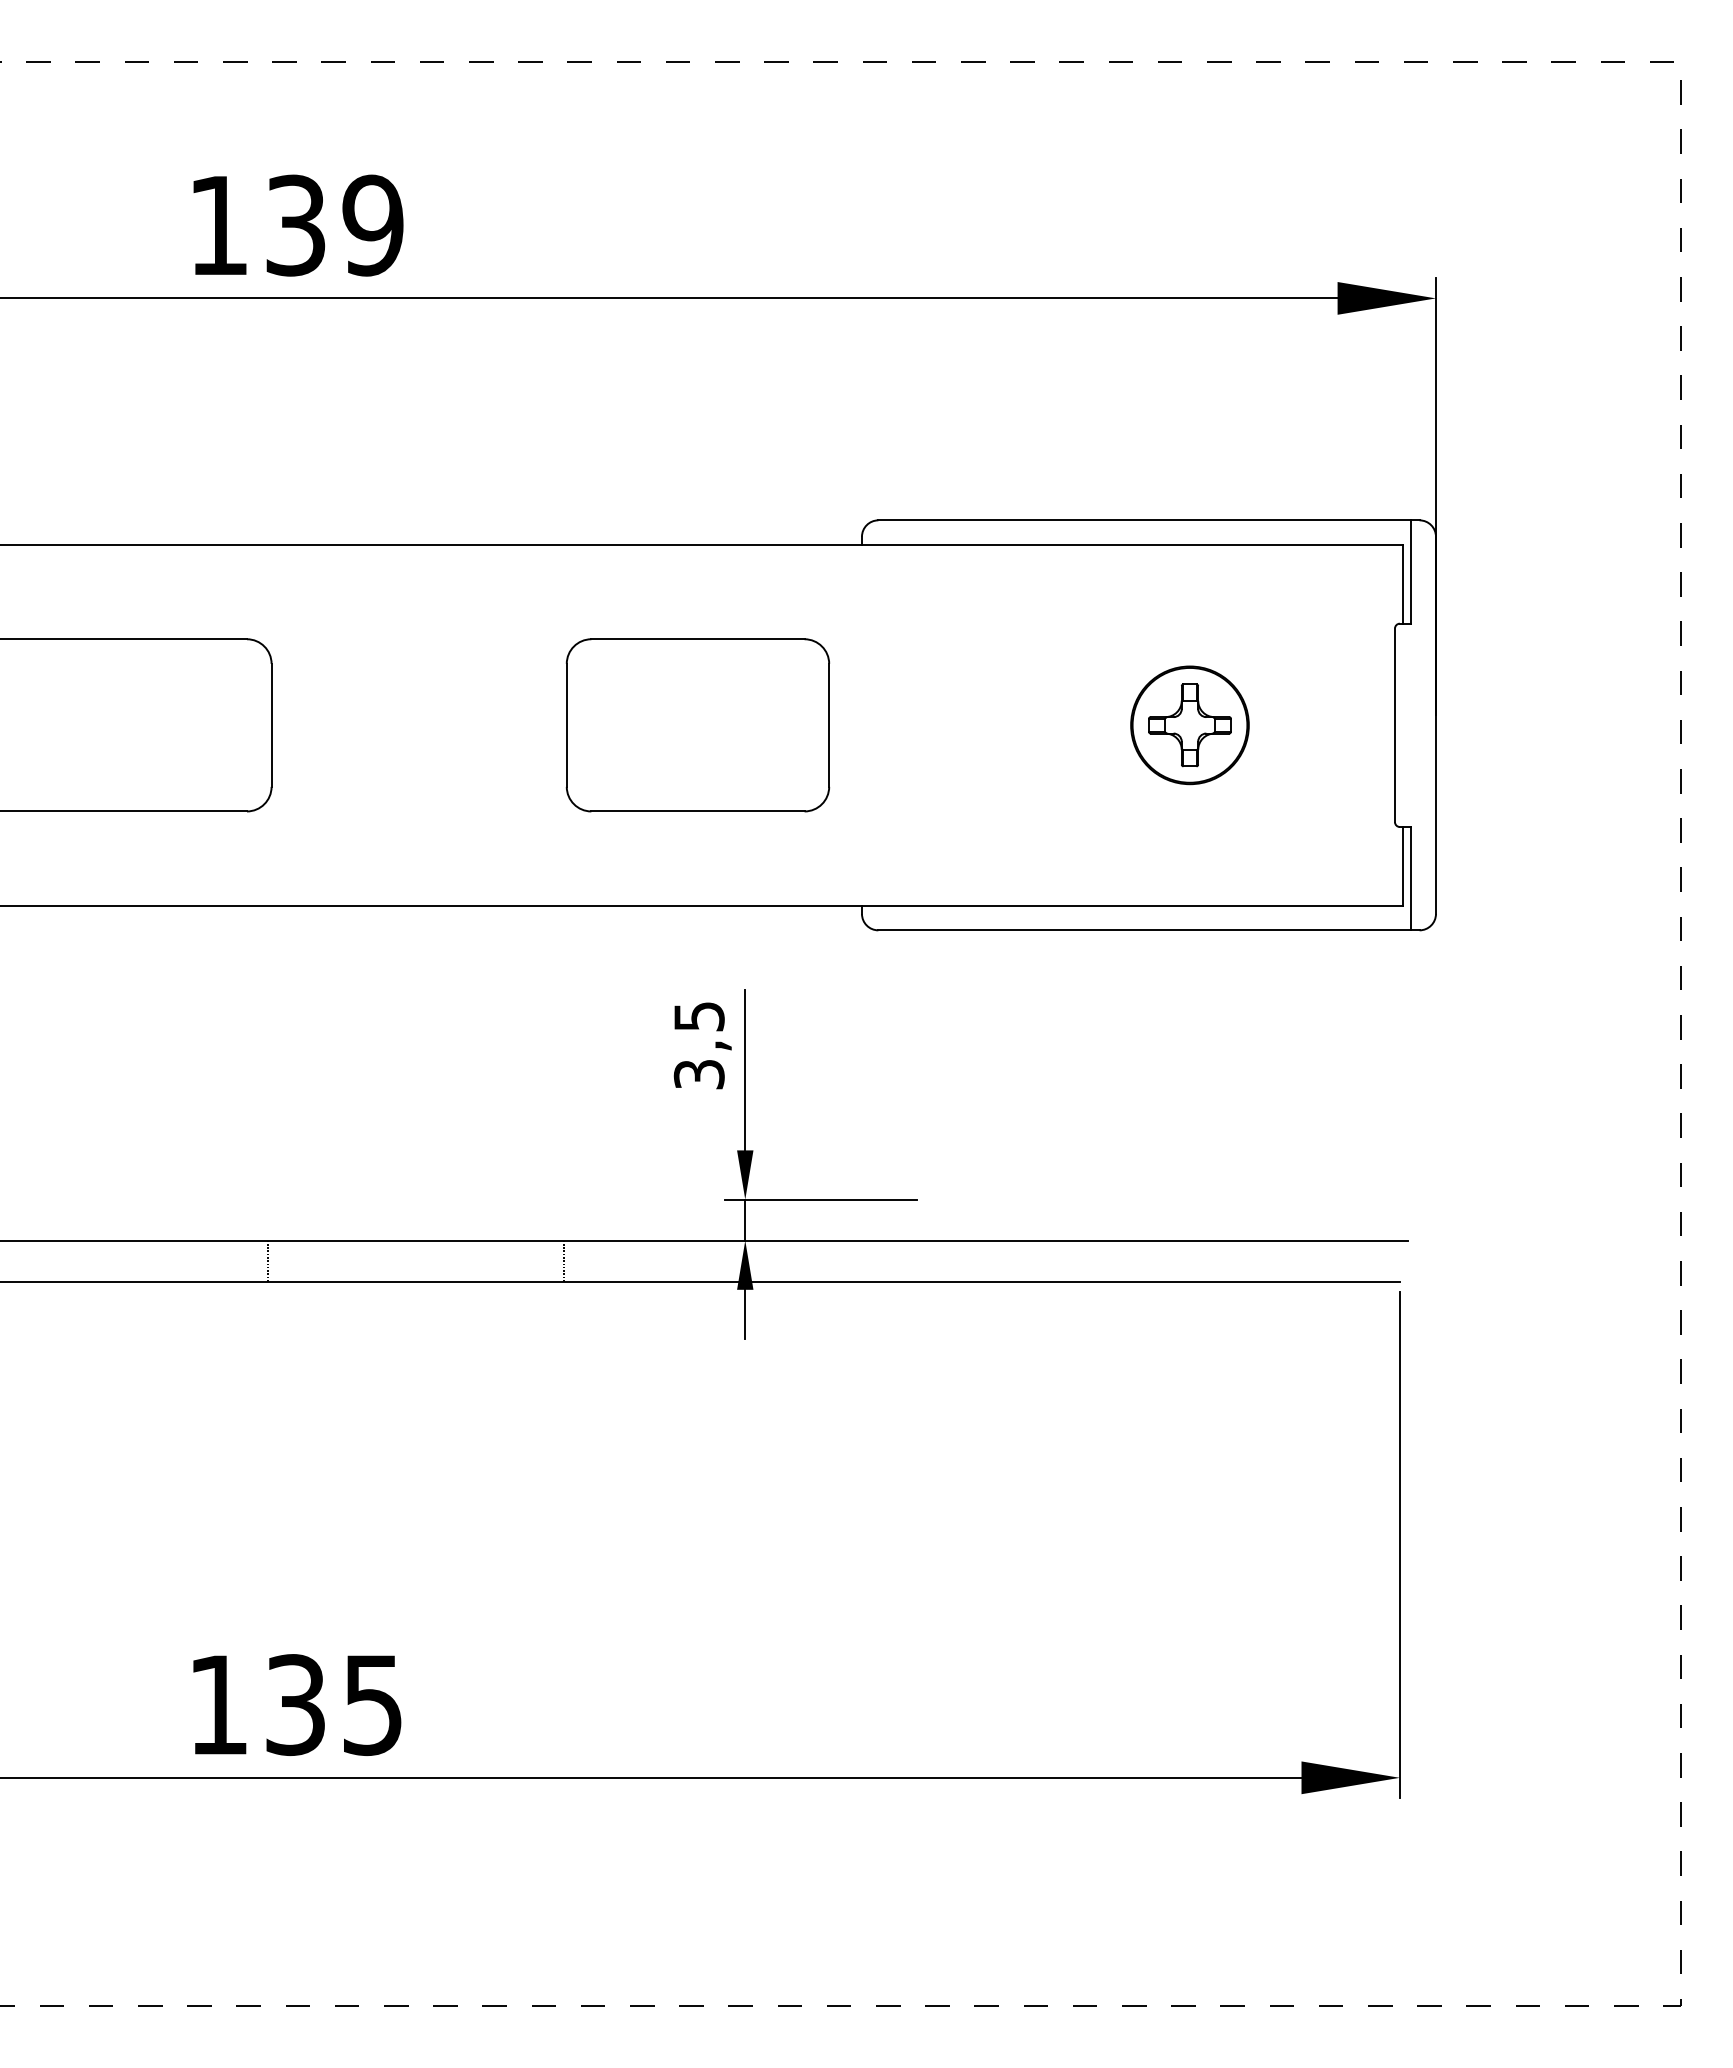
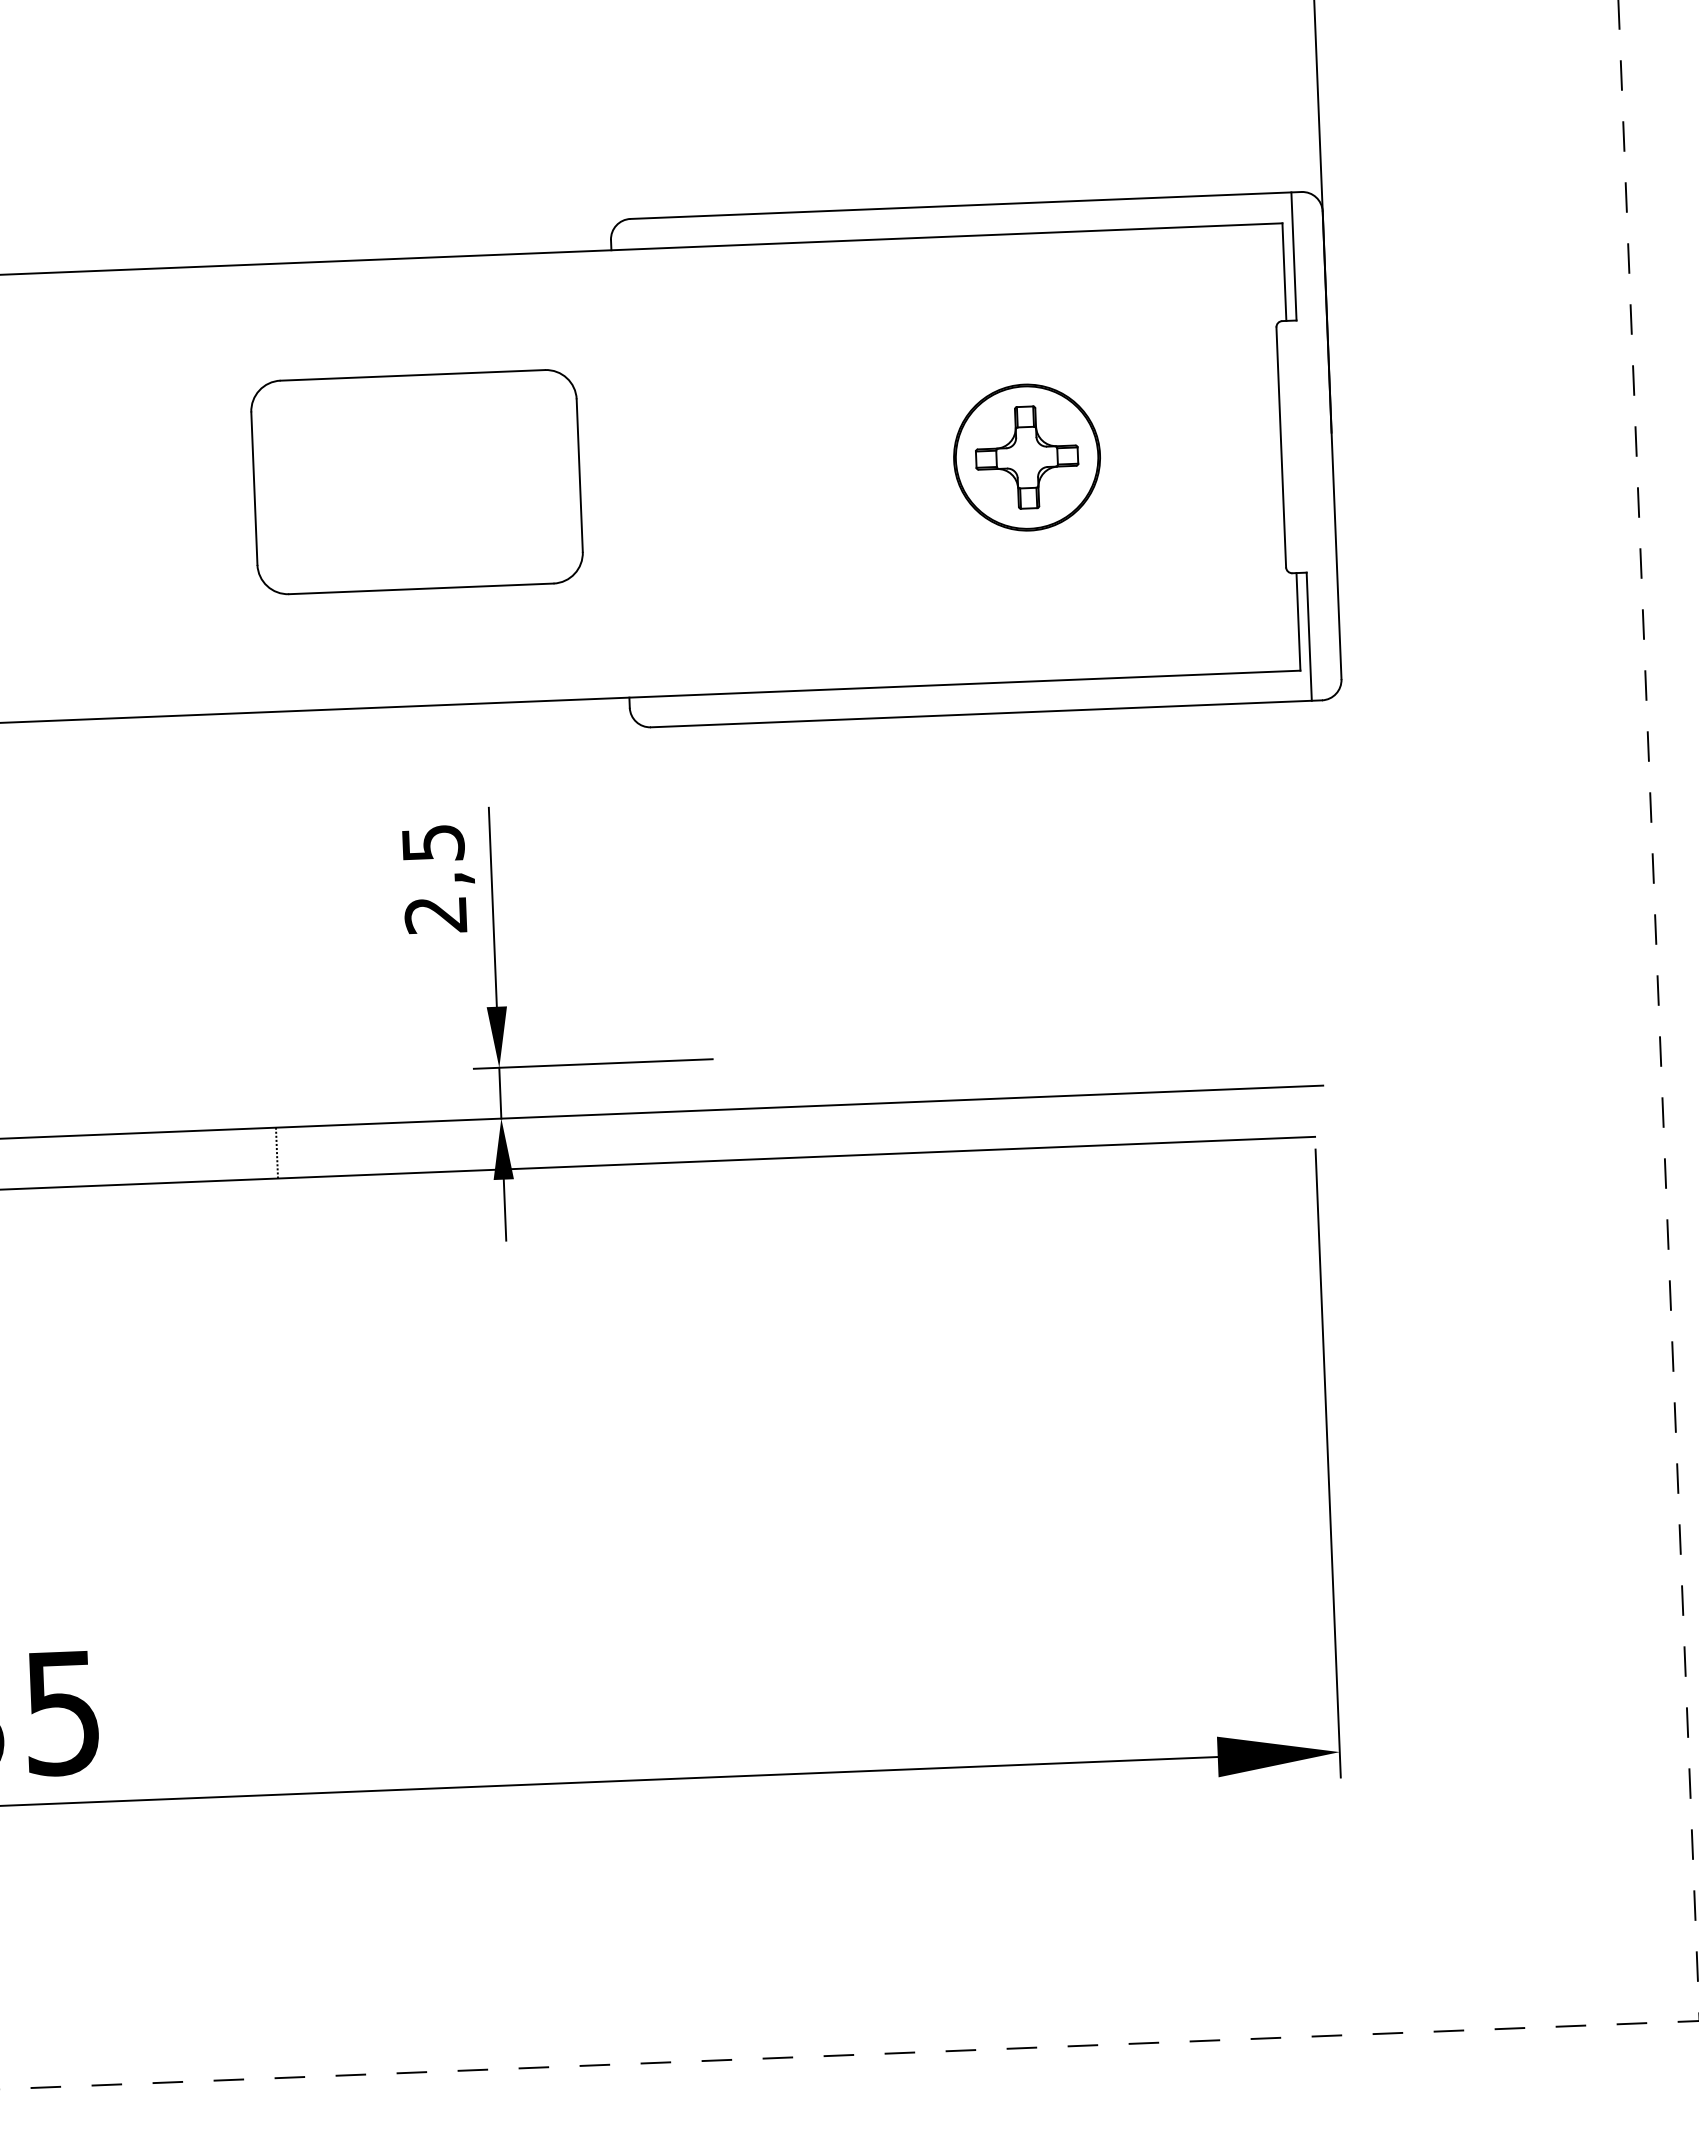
text: (699, 1074) -> (436, 914), 3,5 -> 2,5

